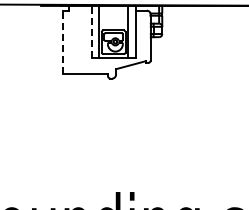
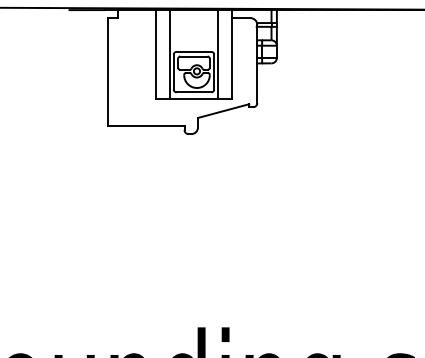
line: (91, 31) -> (156, 53), dashed -> solid
line: (63, 42) -> (108, 72), dashed -> solid

